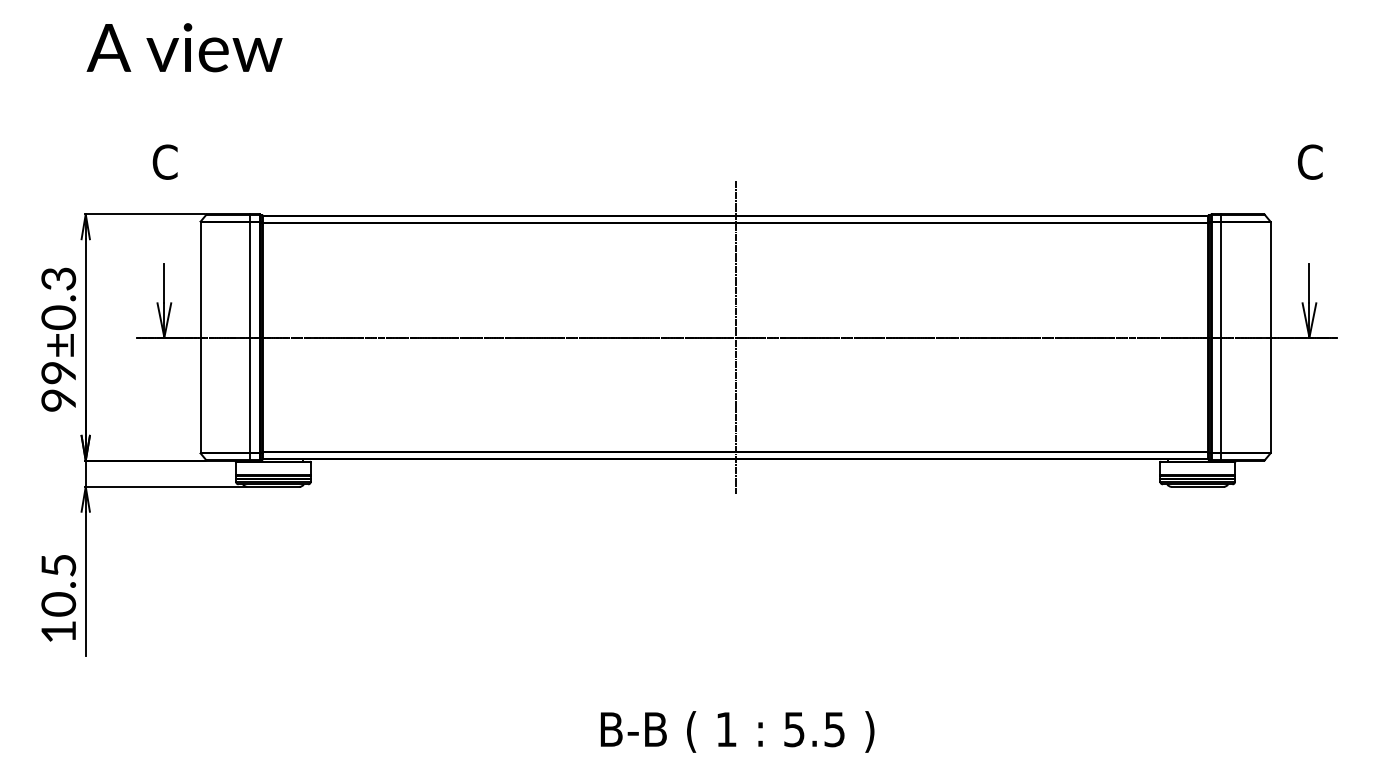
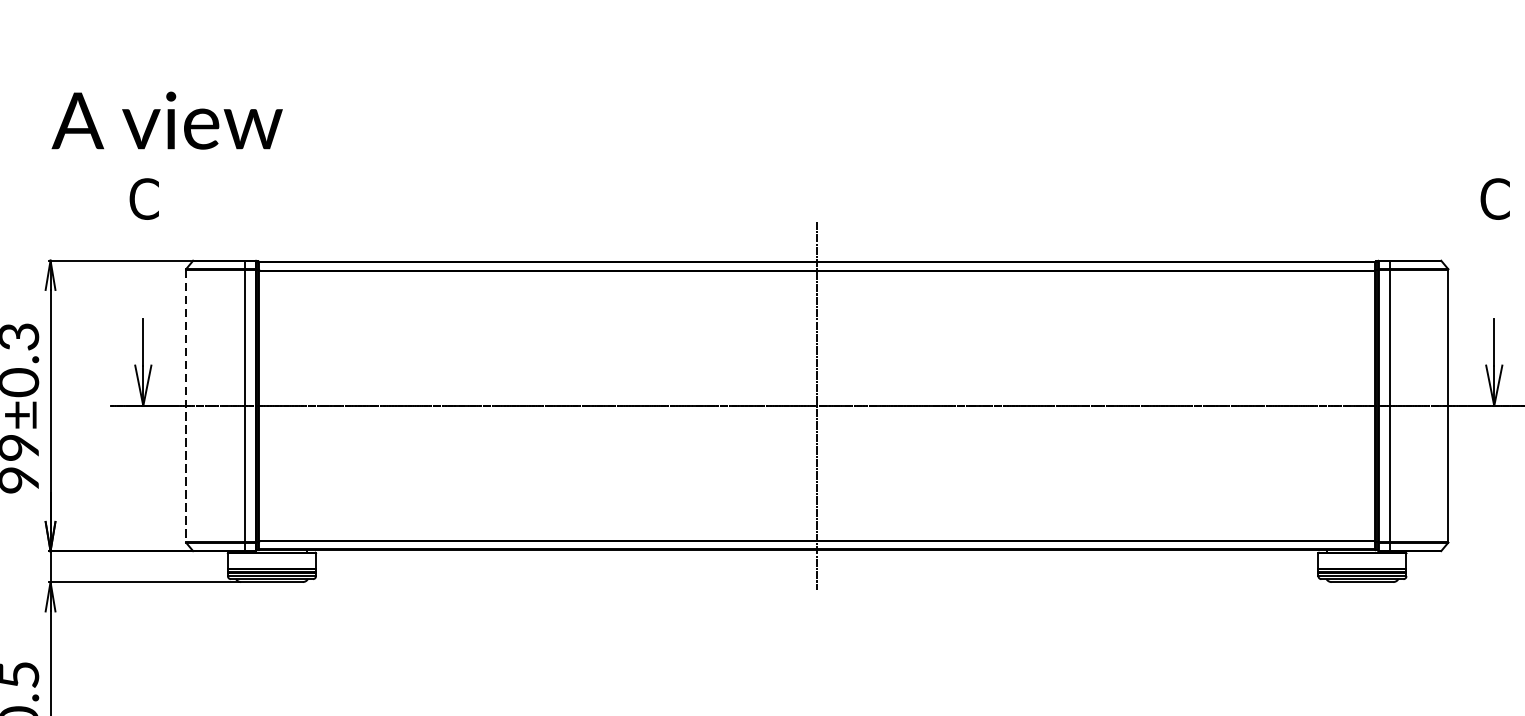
text: (184, 47) -> (167, 120), moved
line: (200, 338) -> (185, 407), solid -> dashed

